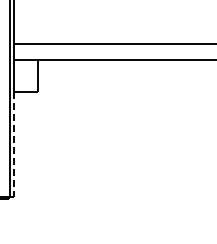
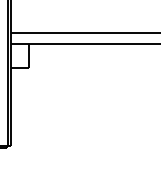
line: (14, 144) -> (10, 107), dashed -> solid

